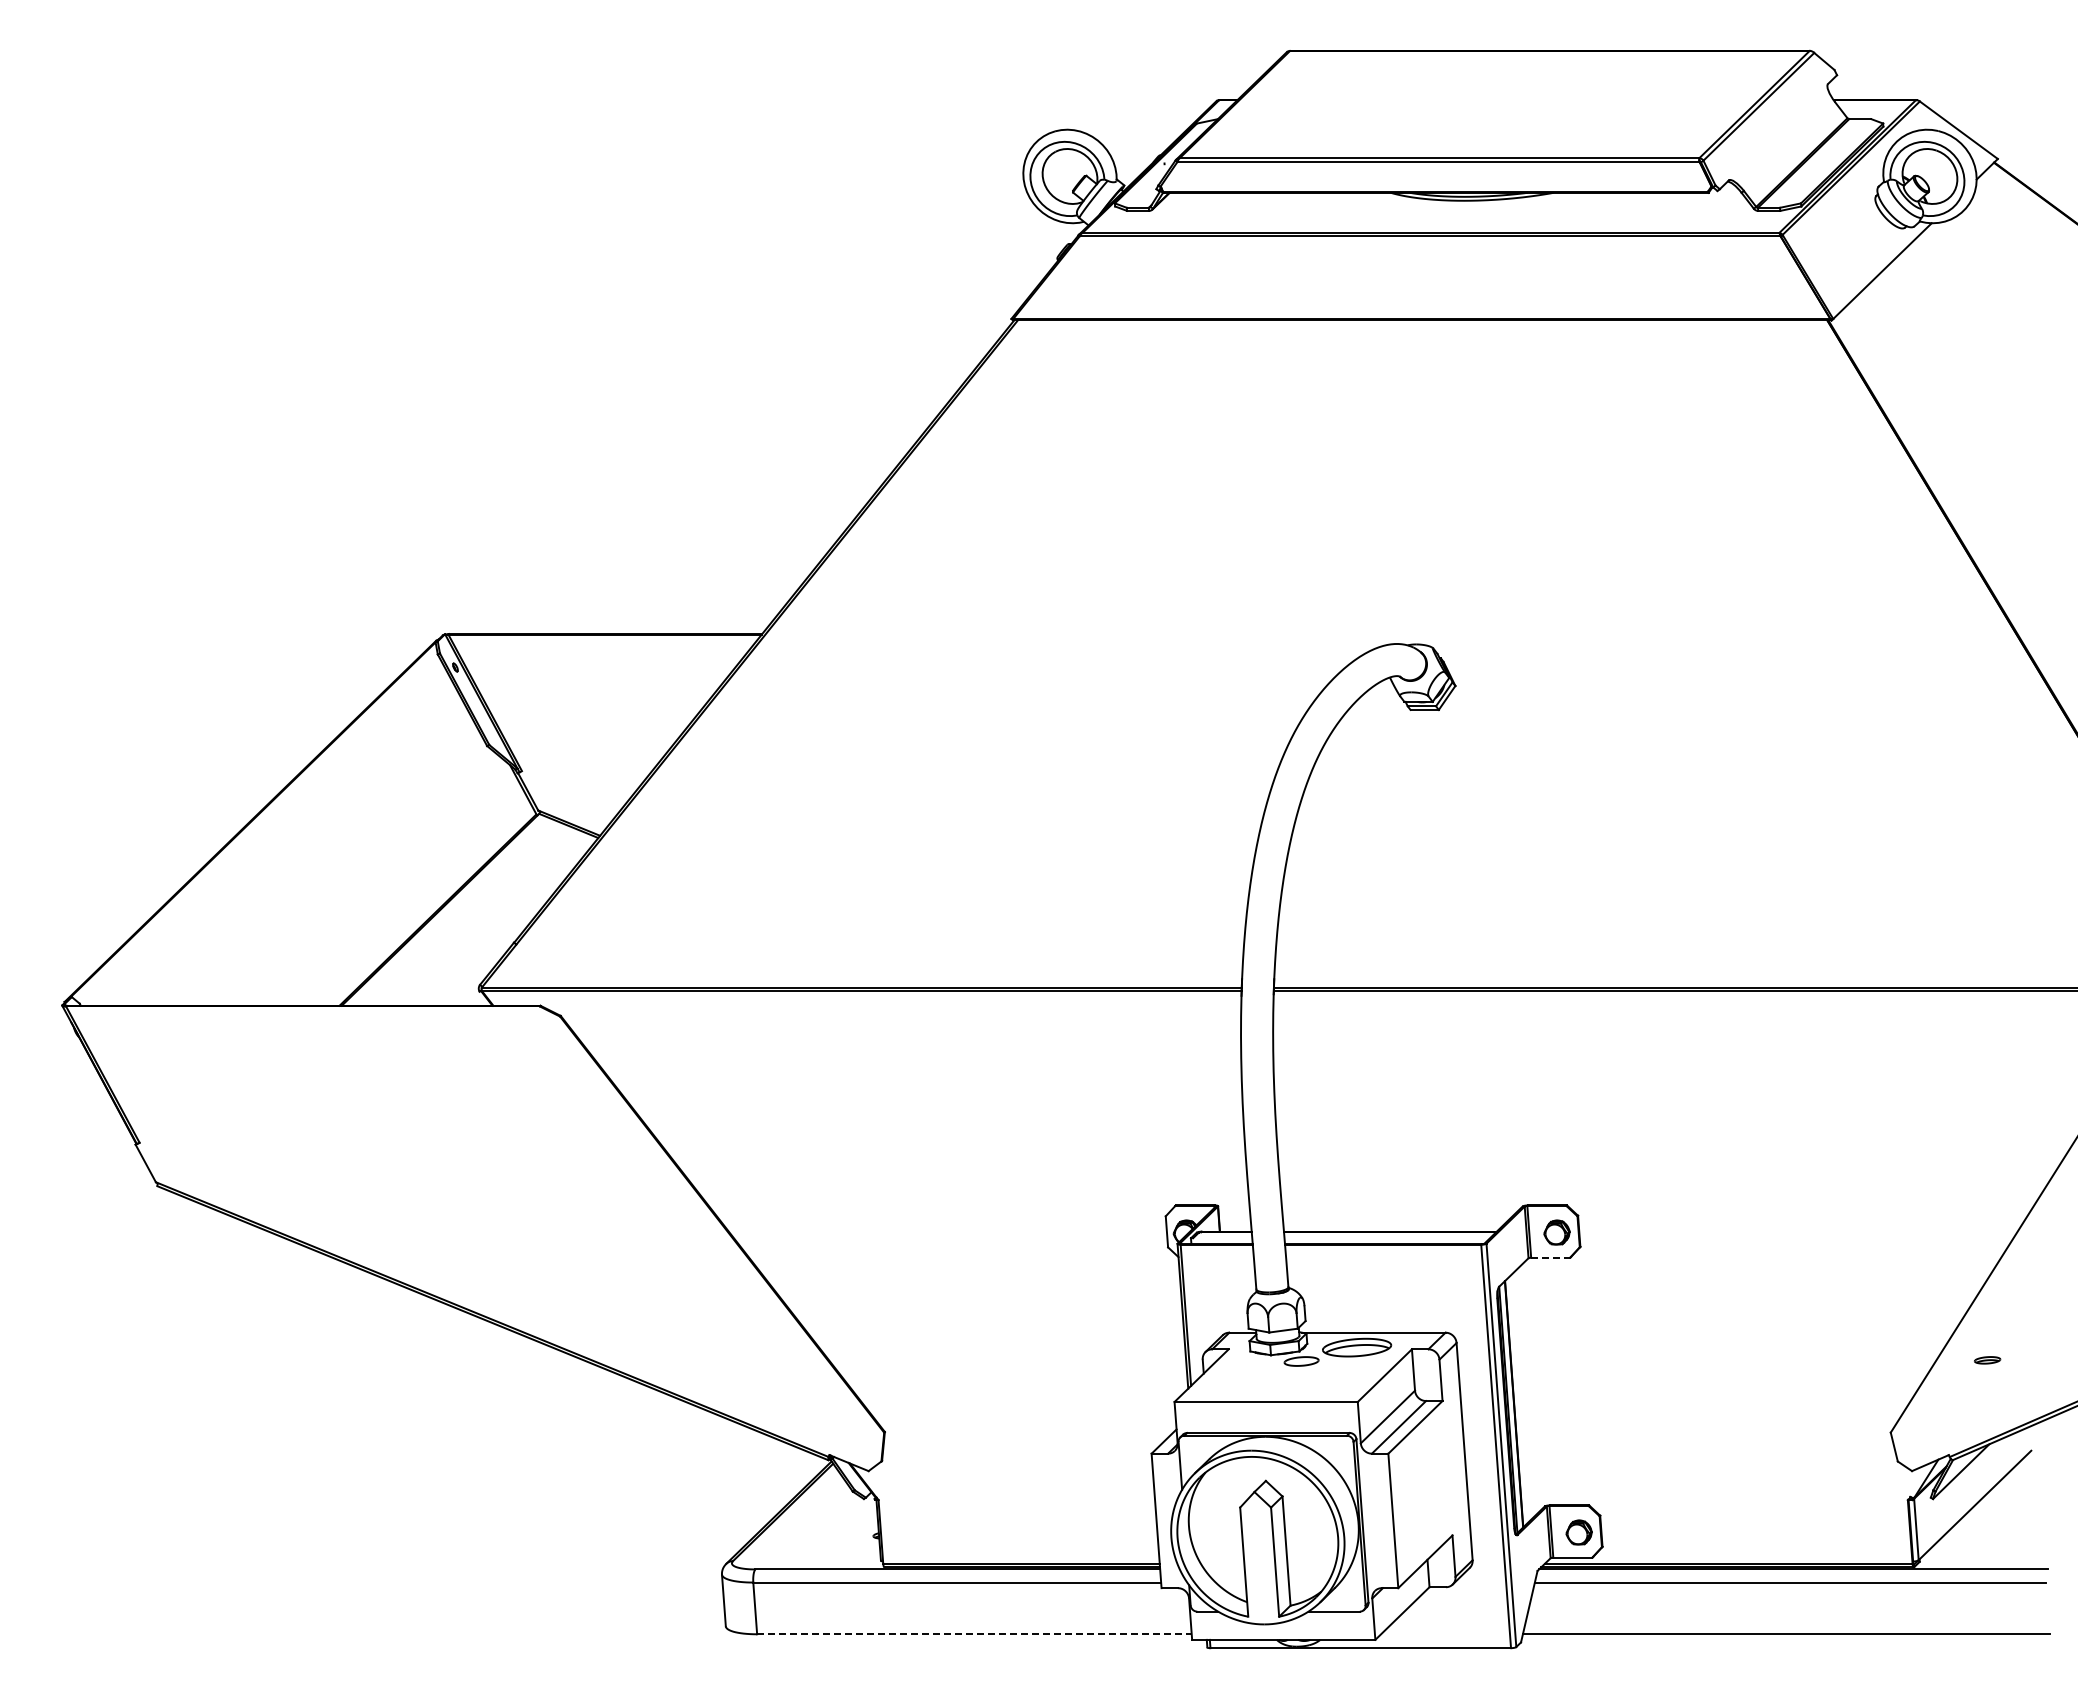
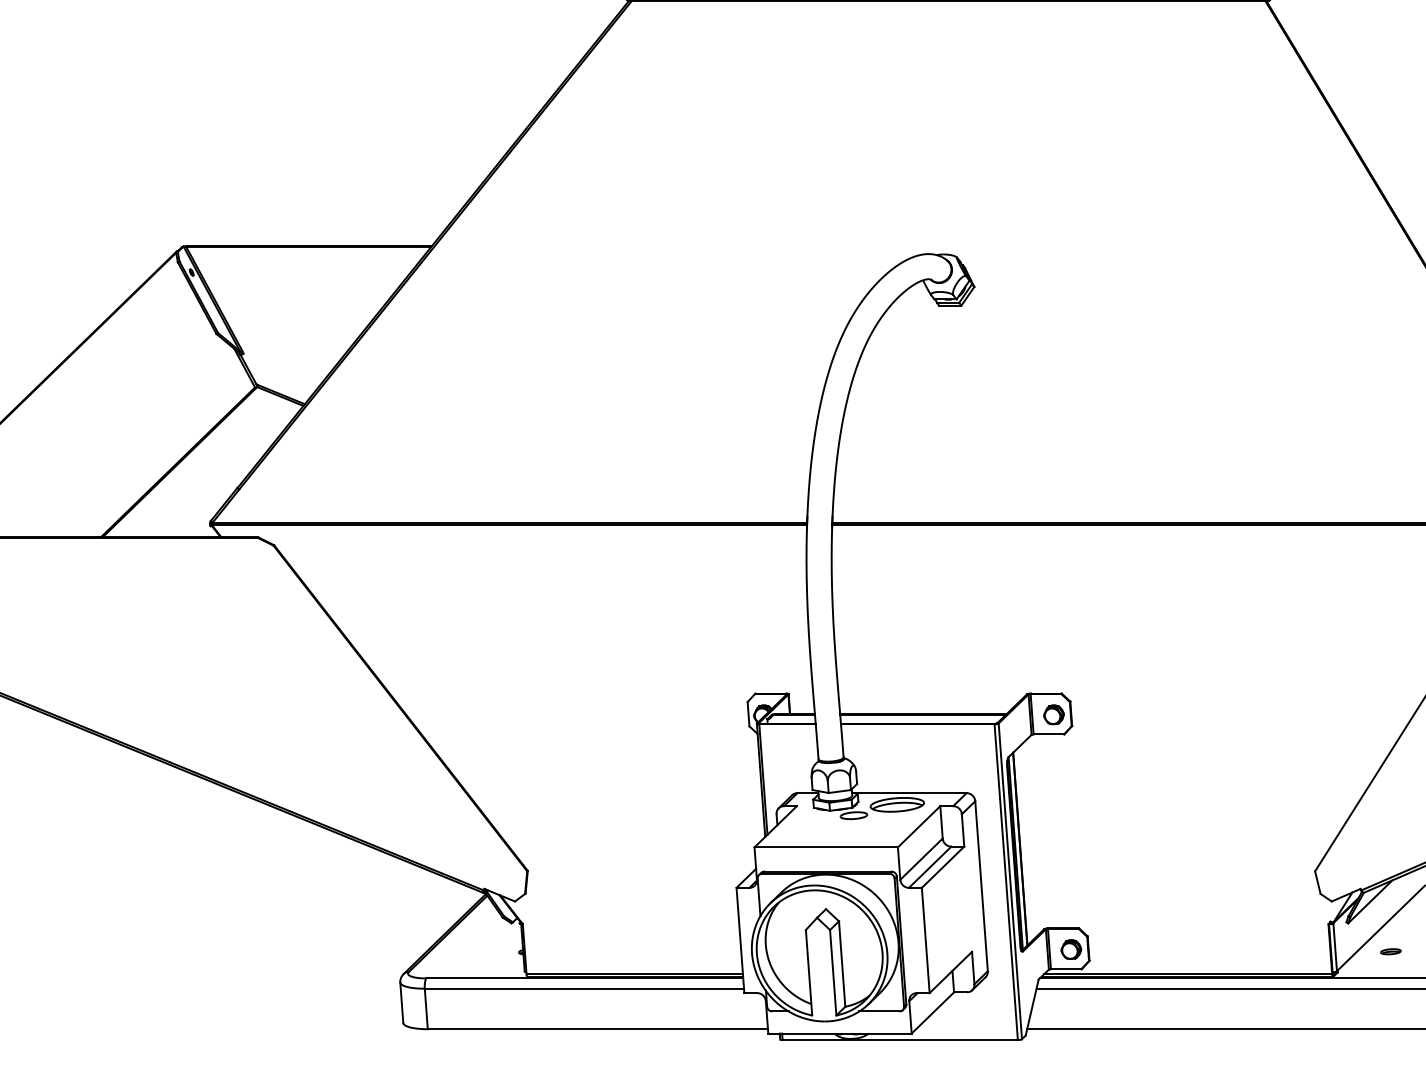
line: (1550, 1257) -> (1048, 734), dashed -> solid
part: (1987, 1360) -> (1390, 951), moved
line: (974, 1634) -> (597, 1029), dashed -> solid

